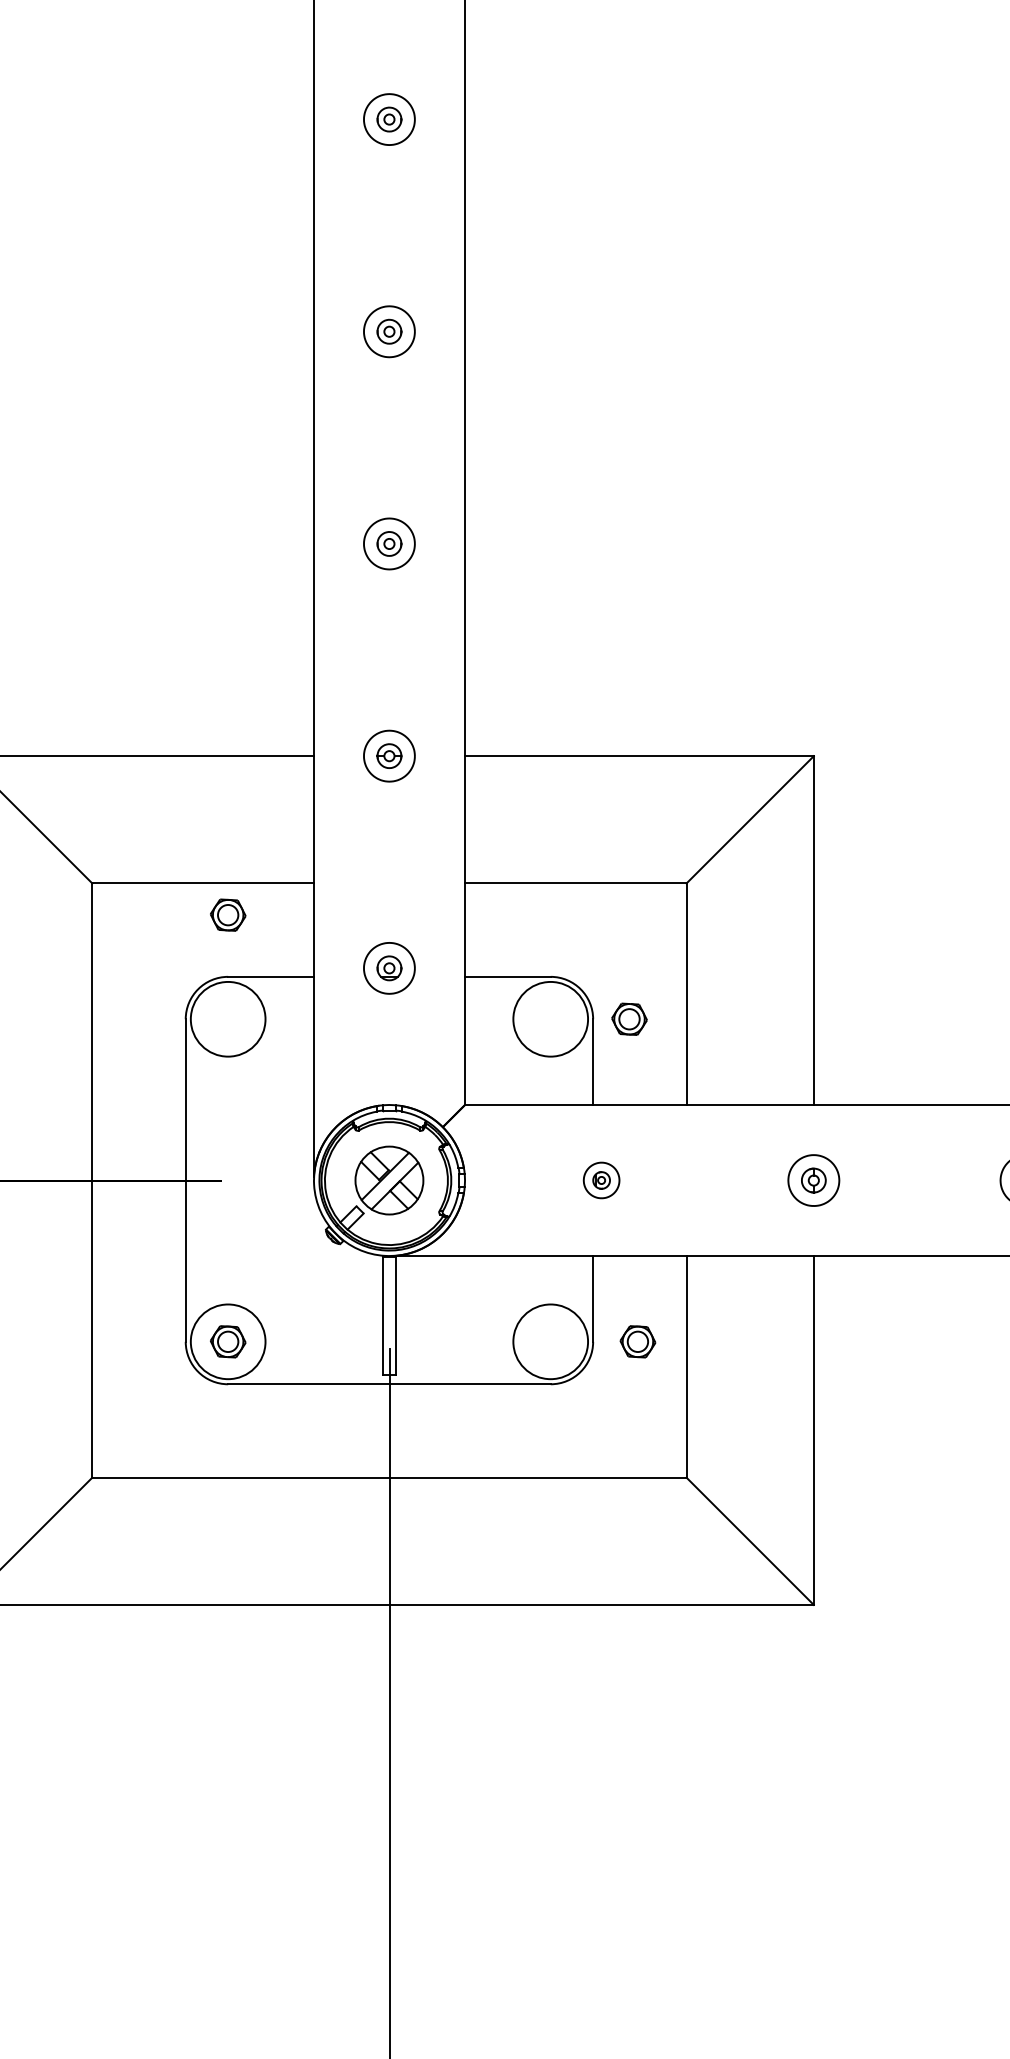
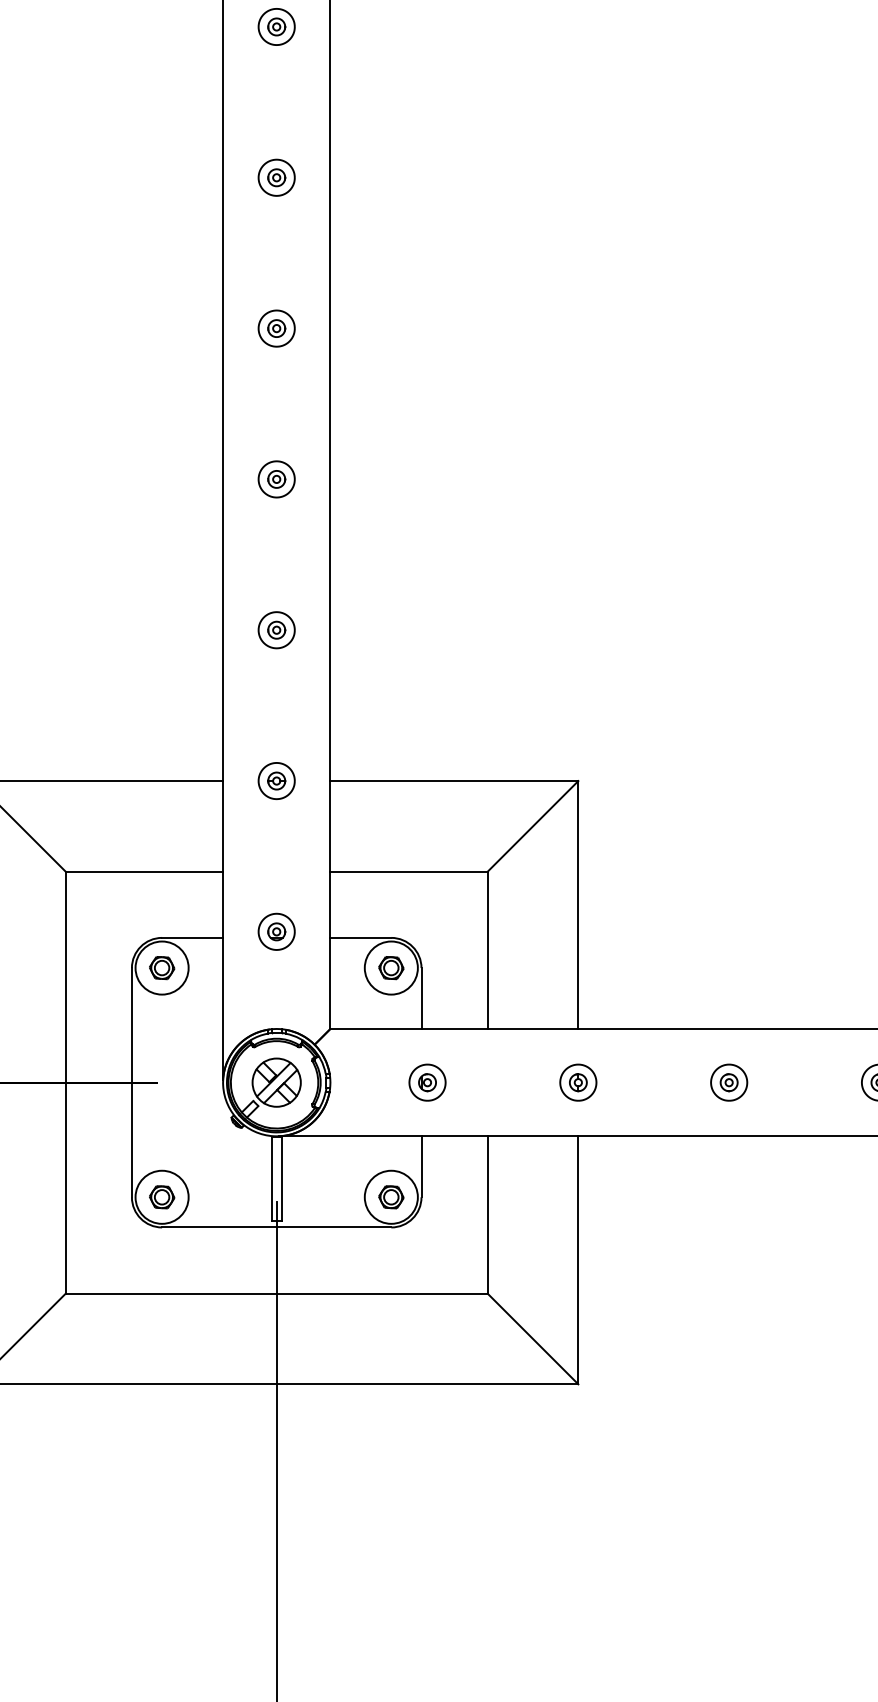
part: (228, 915) -> (162, 968), moved
part: (629, 1019) -> (391, 968), moved
part: (601, 1180) -> (427, 1082), size x1.43
part: (638, 1342) -> (391, 1197), moved

